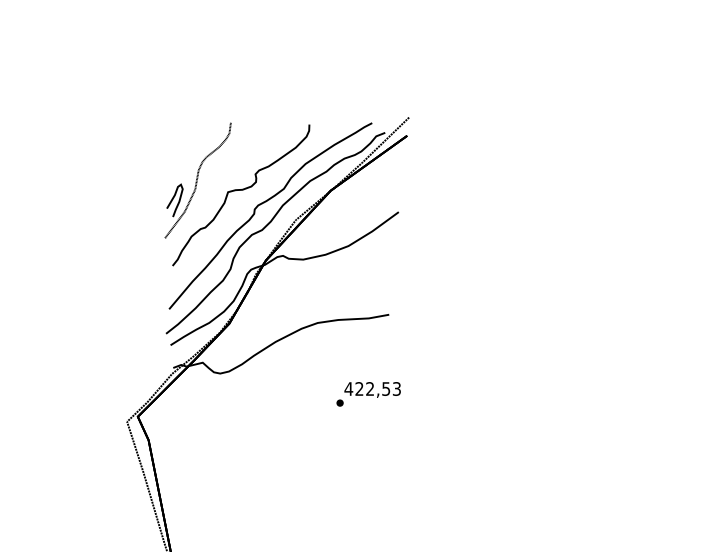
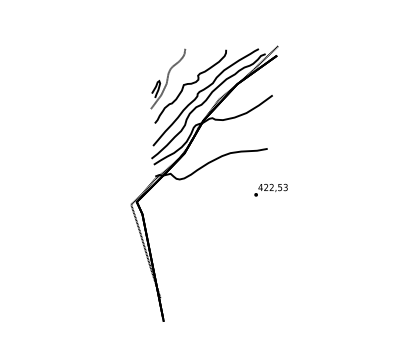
text: (367, 392) -> (270, 189), moved

